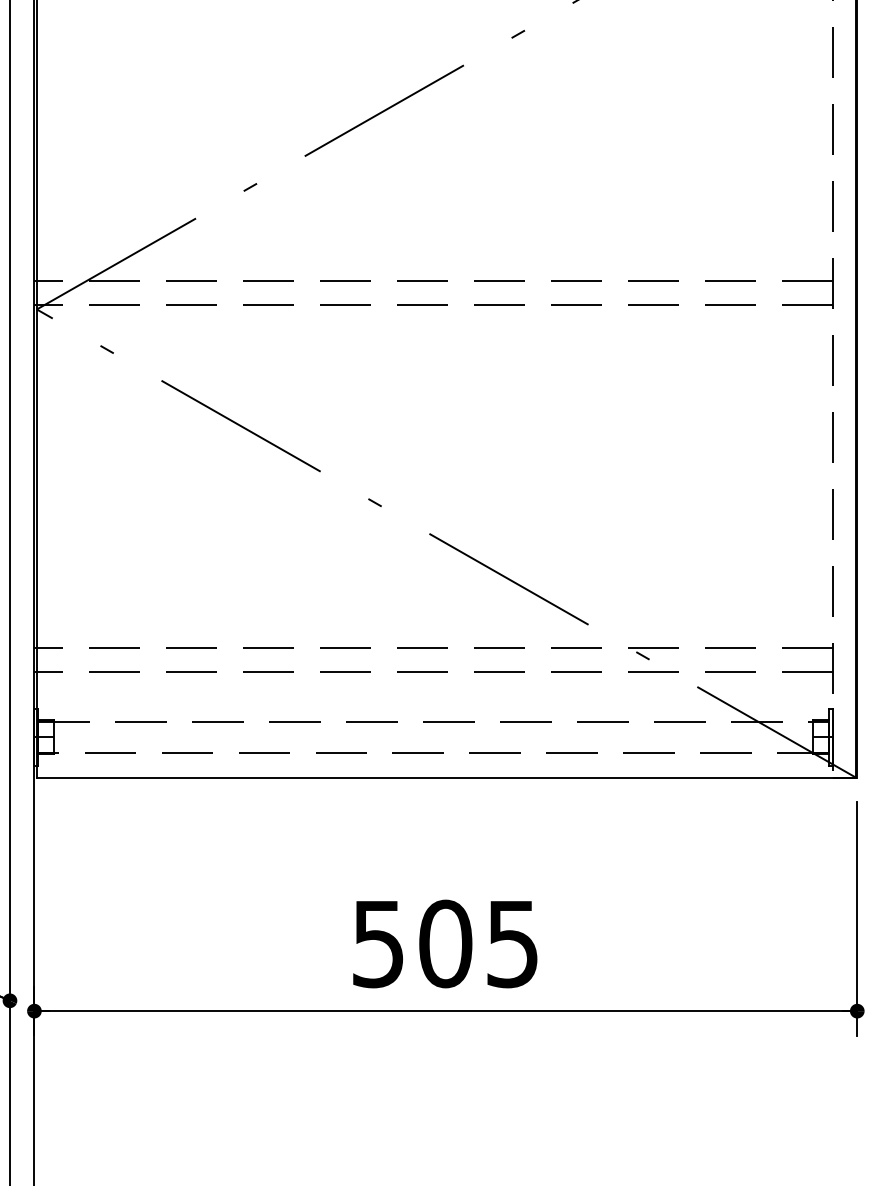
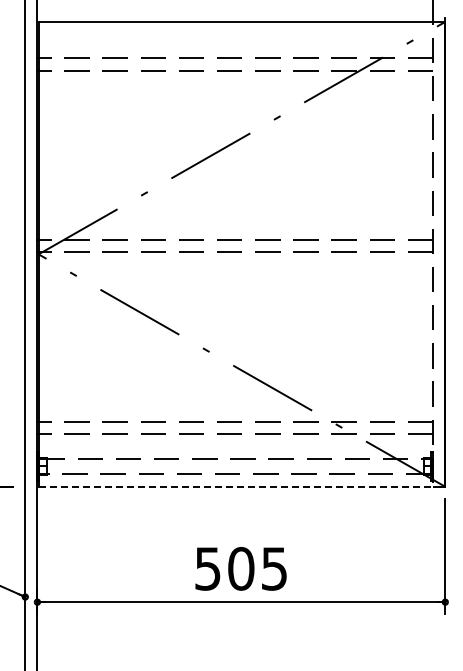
line: (448, 777) -> (242, 486), solid -> dashed

